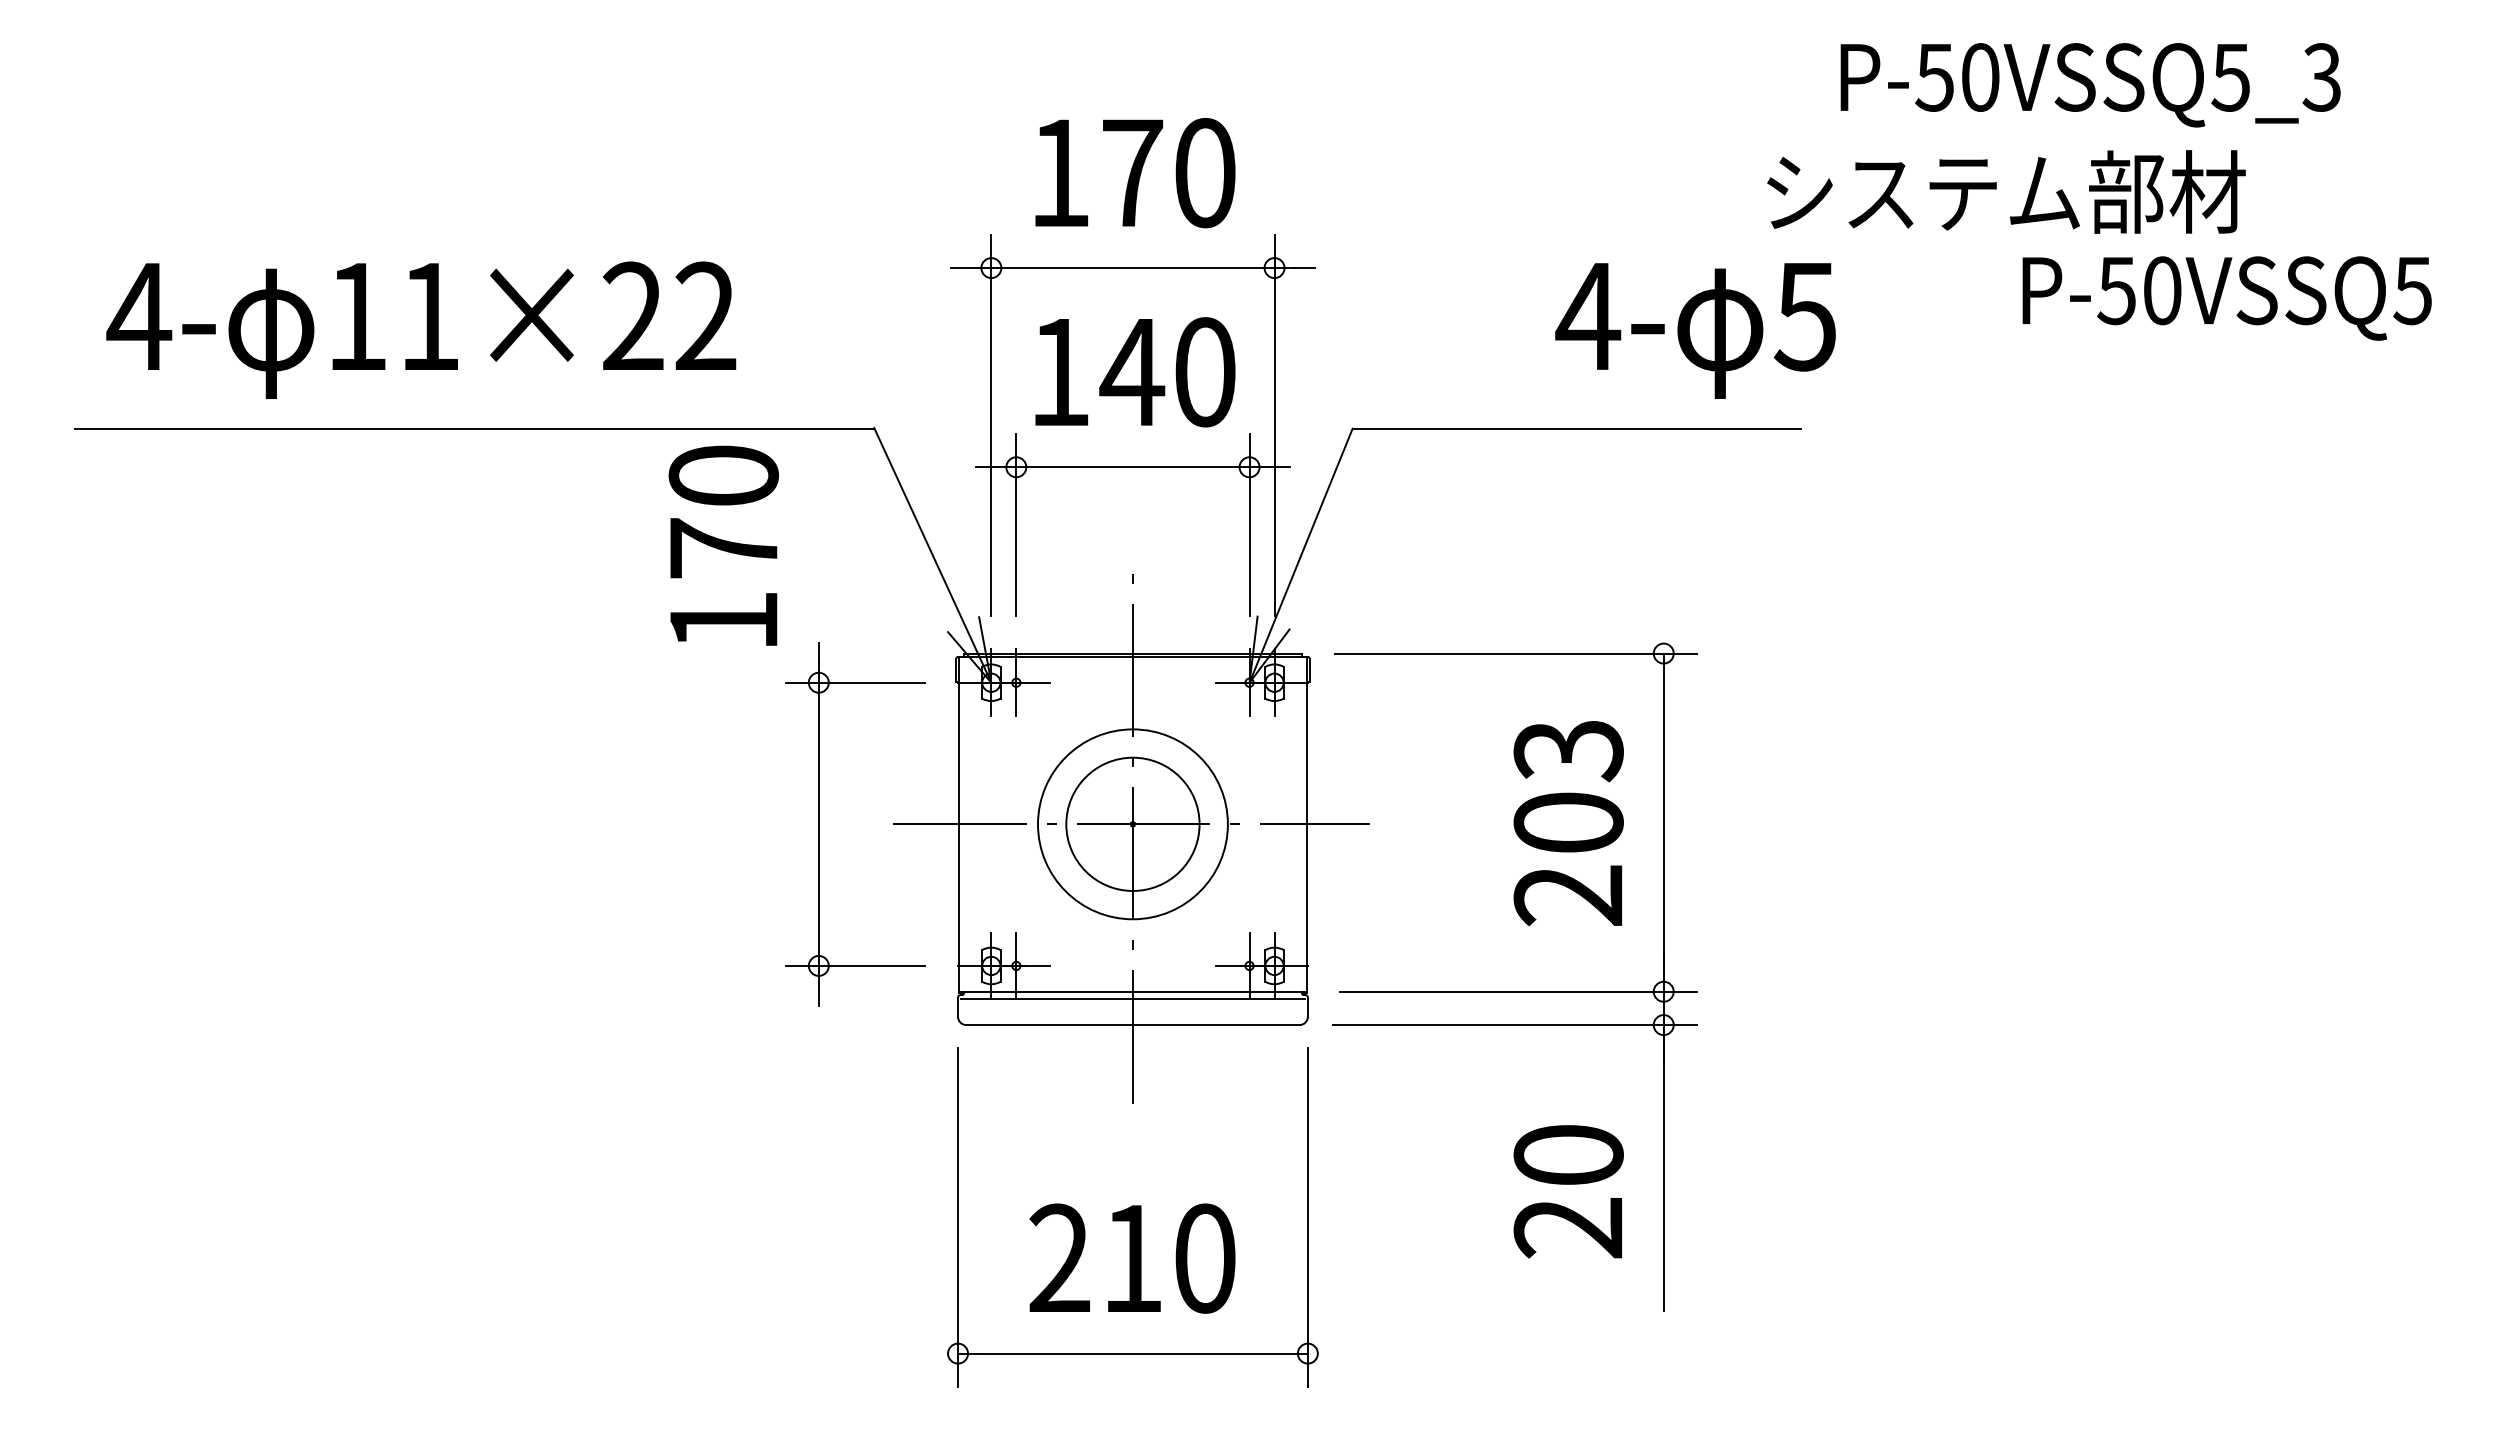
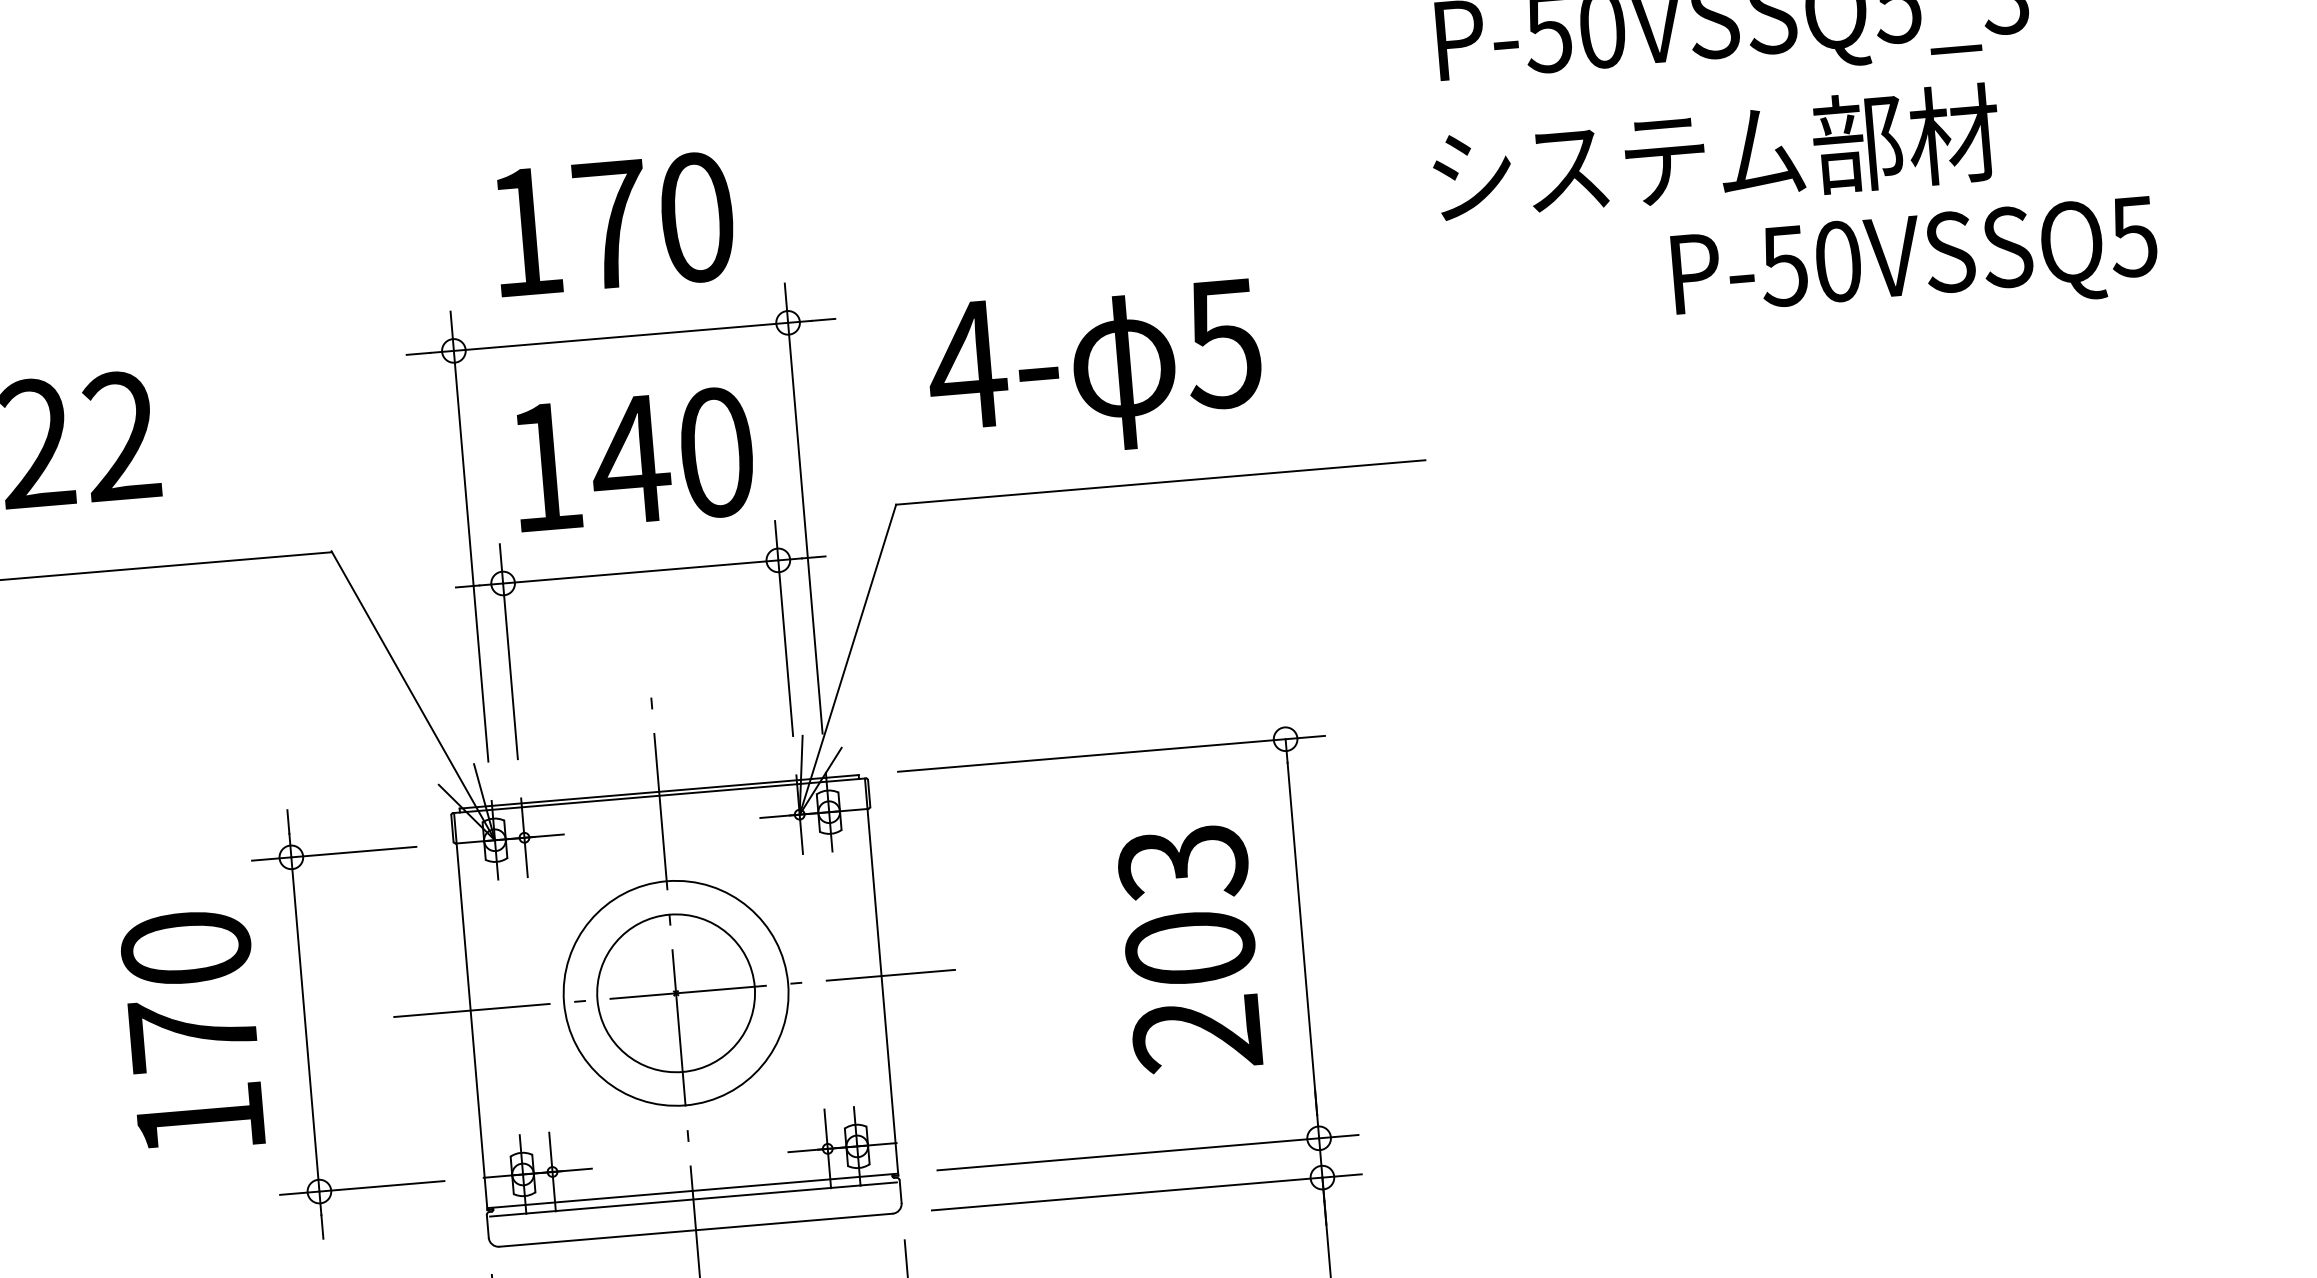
text: (2006, 191) -> (1716, 153), moved
text: (1695, 330) -> (1095, 371), moved
text: (723, 545) -> (192, 1030), moved

